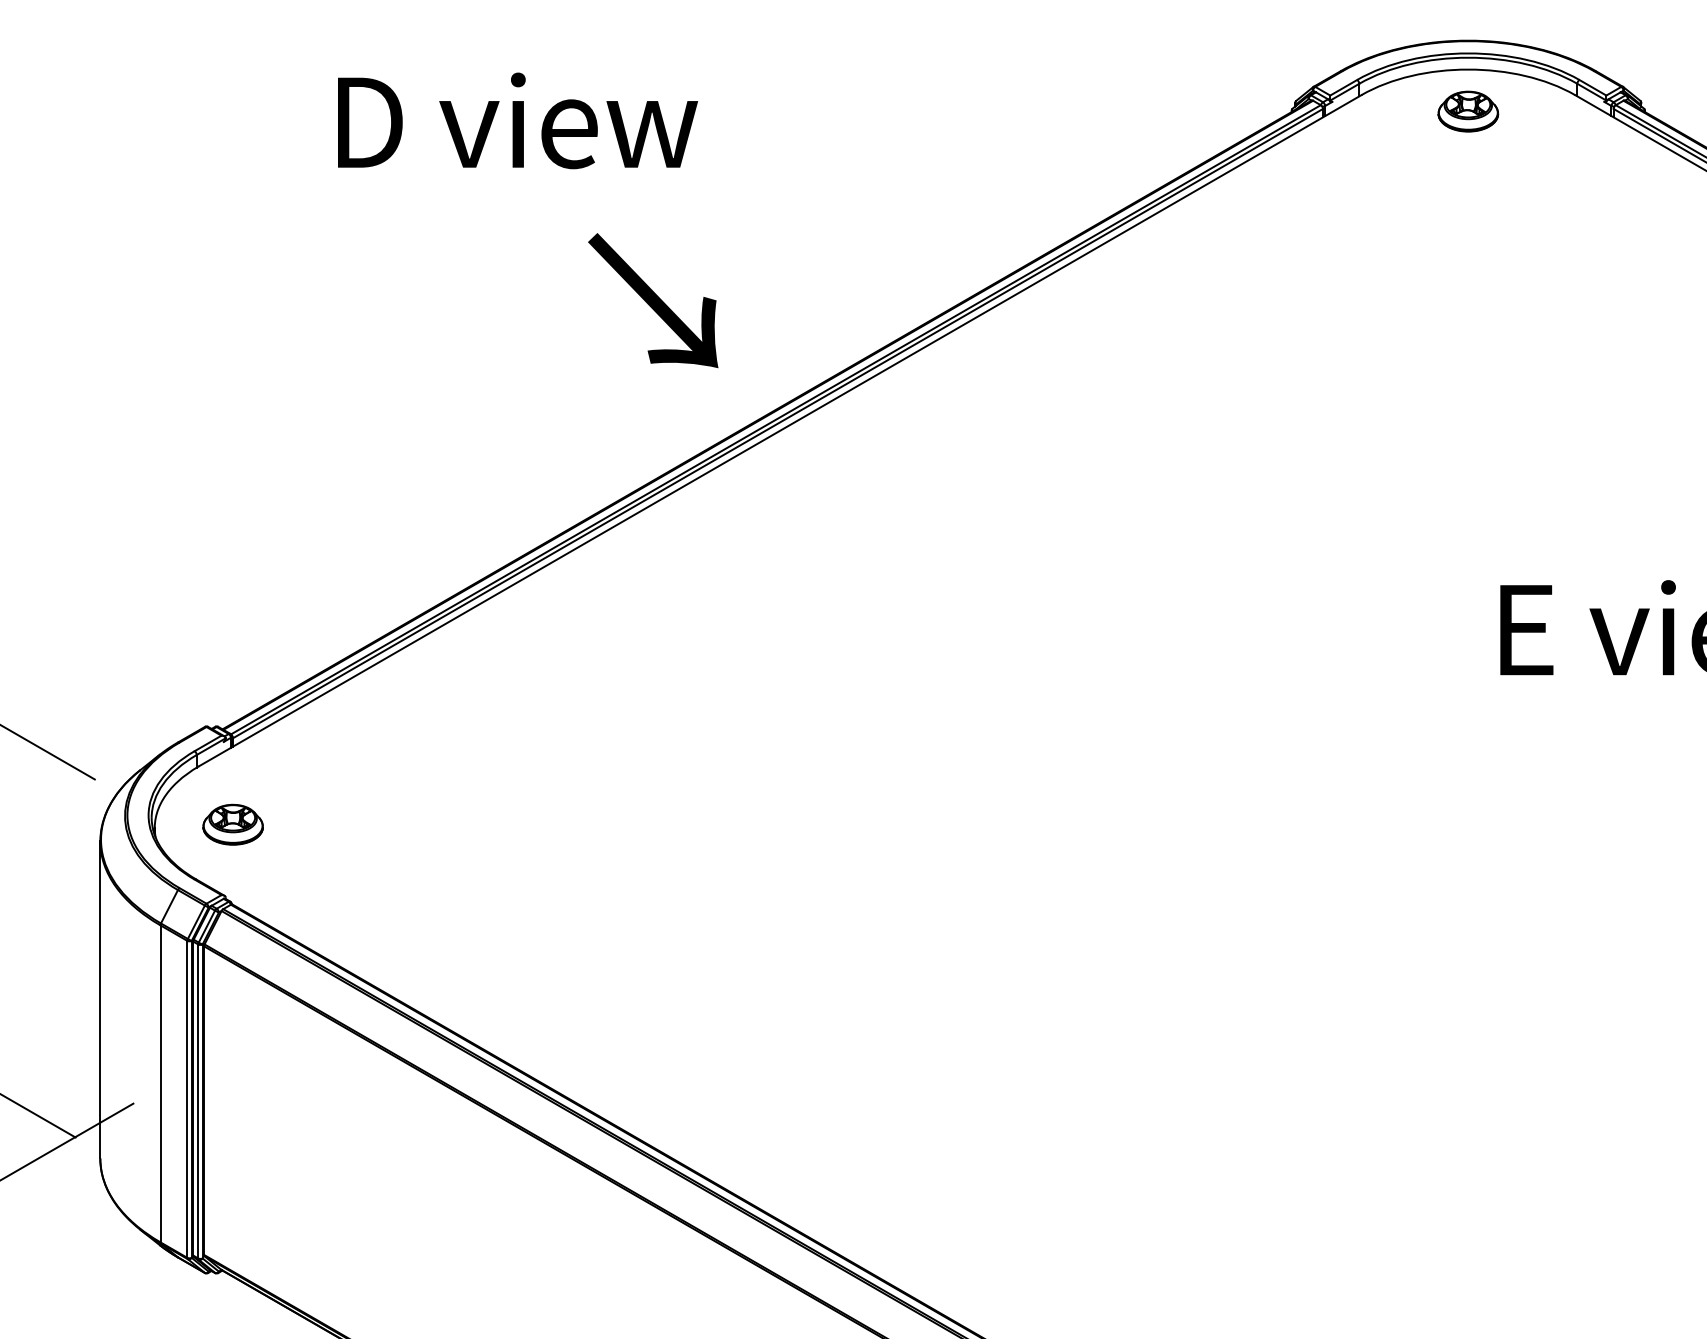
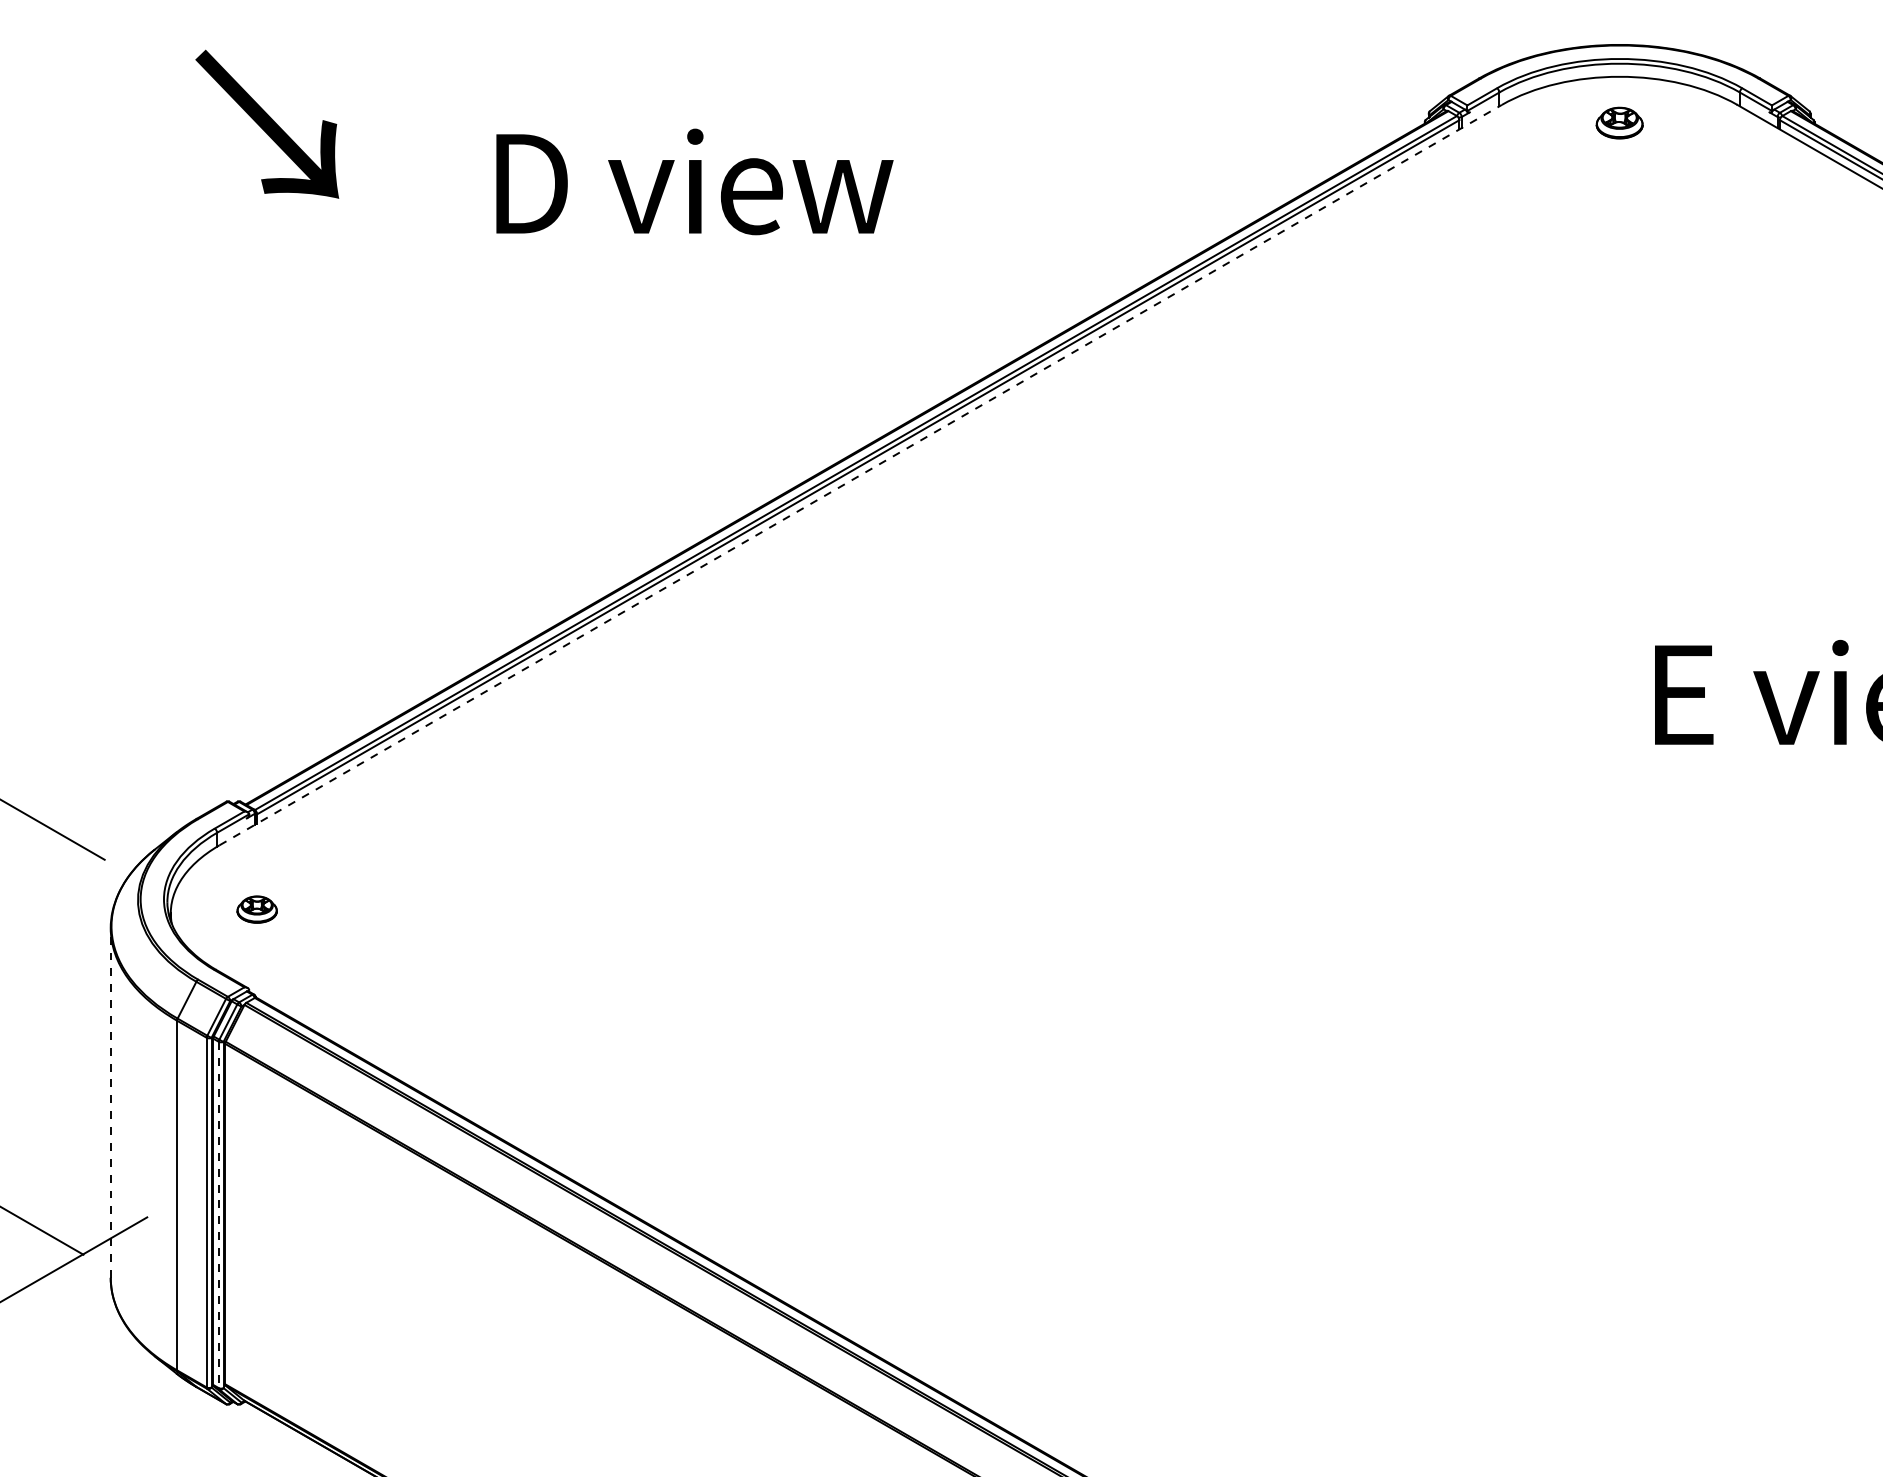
part: (1468, 111) -> (1619, 123), size x0.7
text: (517, 120) -> (694, 181), moved
text: (653, 300) -> (267, 124), moved
line: (780, 430) -> (860, 474), solid -> dashed
part: (232, 824) -> (256, 909), size x0.6
line: (100, 999) -> (110, 1102), solid -> dashed
line: (198, 1101) -> (219, 1214), solid -> dashed

